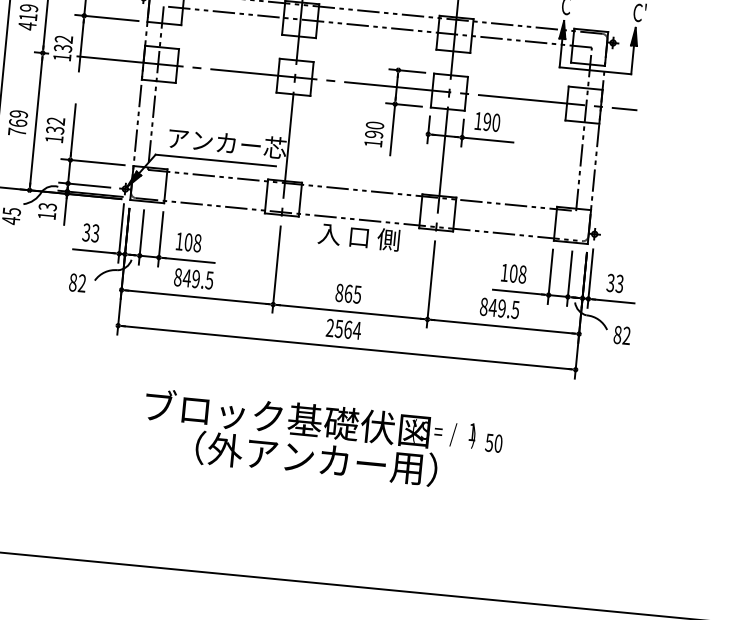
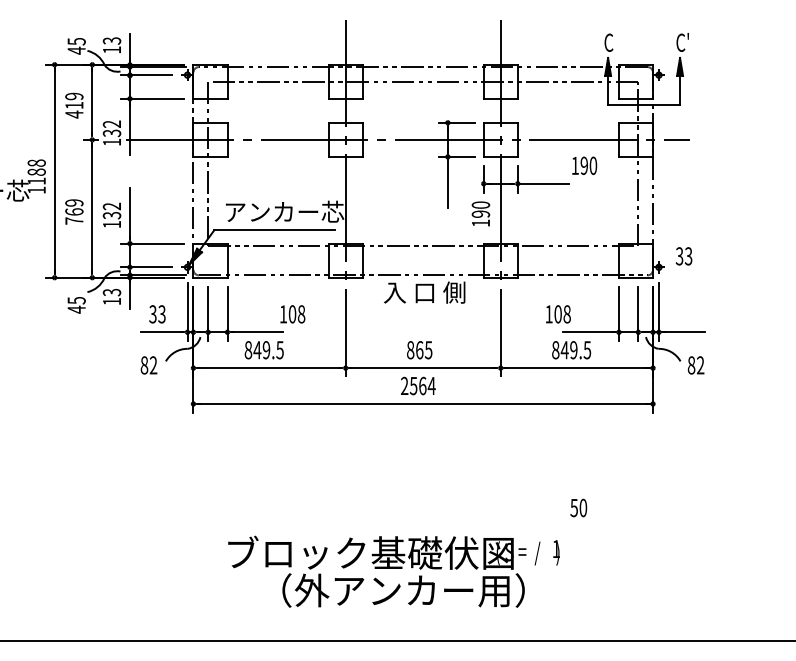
text: (487, 121) -> (584, 165), moved
text: (373, 133) -> (480, 213), moved
text: (188, 242) -> (292, 314), moved
text: (514, 273) -> (558, 314), moved
text: (614, 283) -> (683, 256), moved
text: (308, 438) -> (393, 571), moved
text: (493, 442) -> (578, 507), moved

